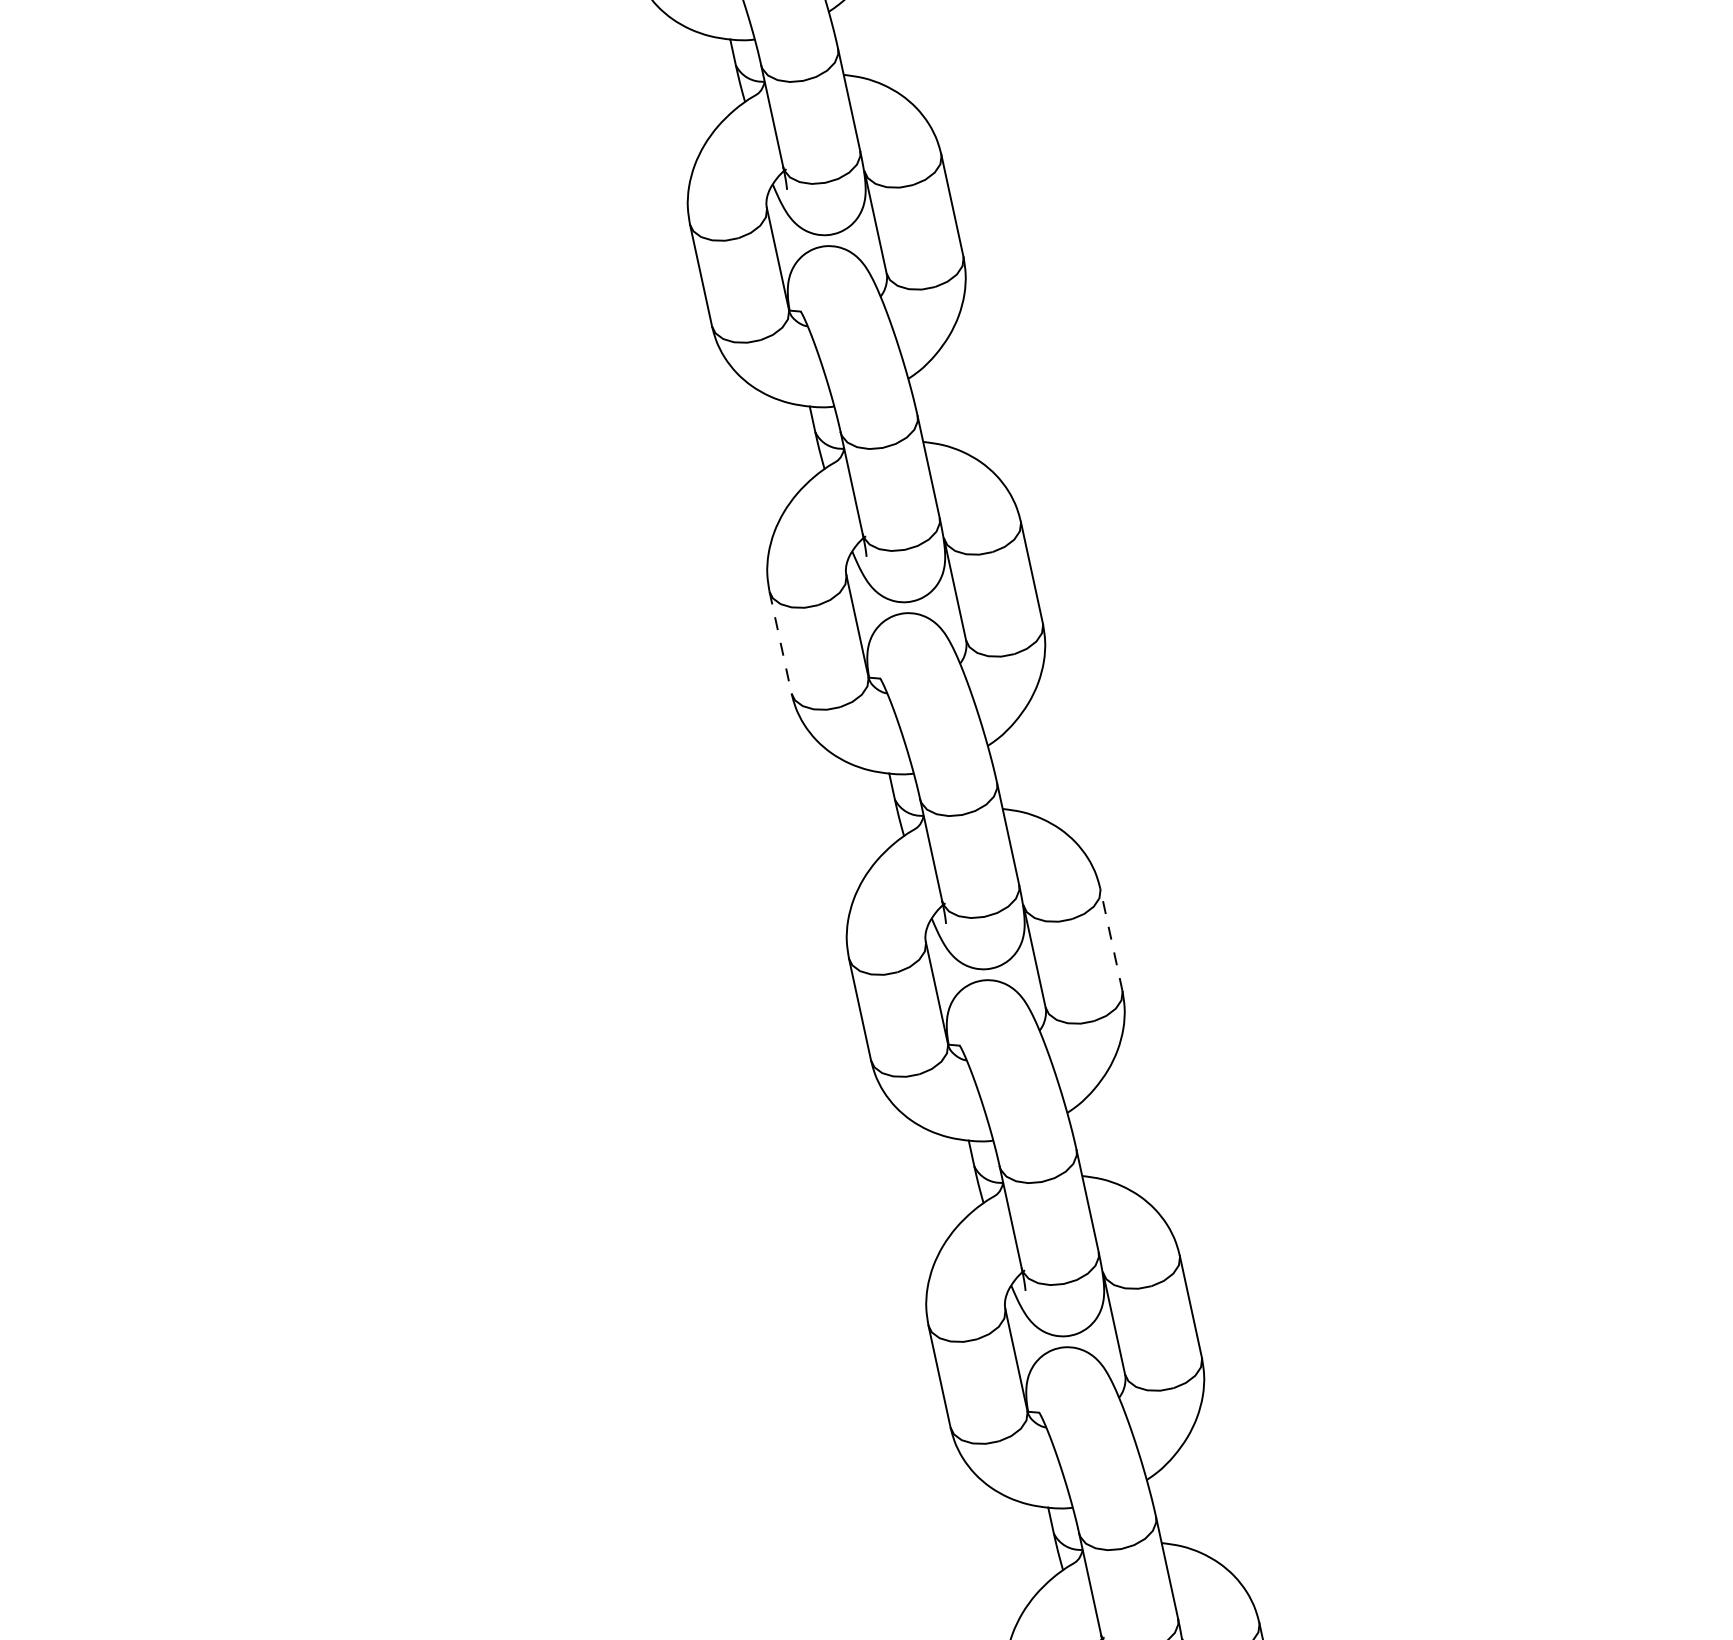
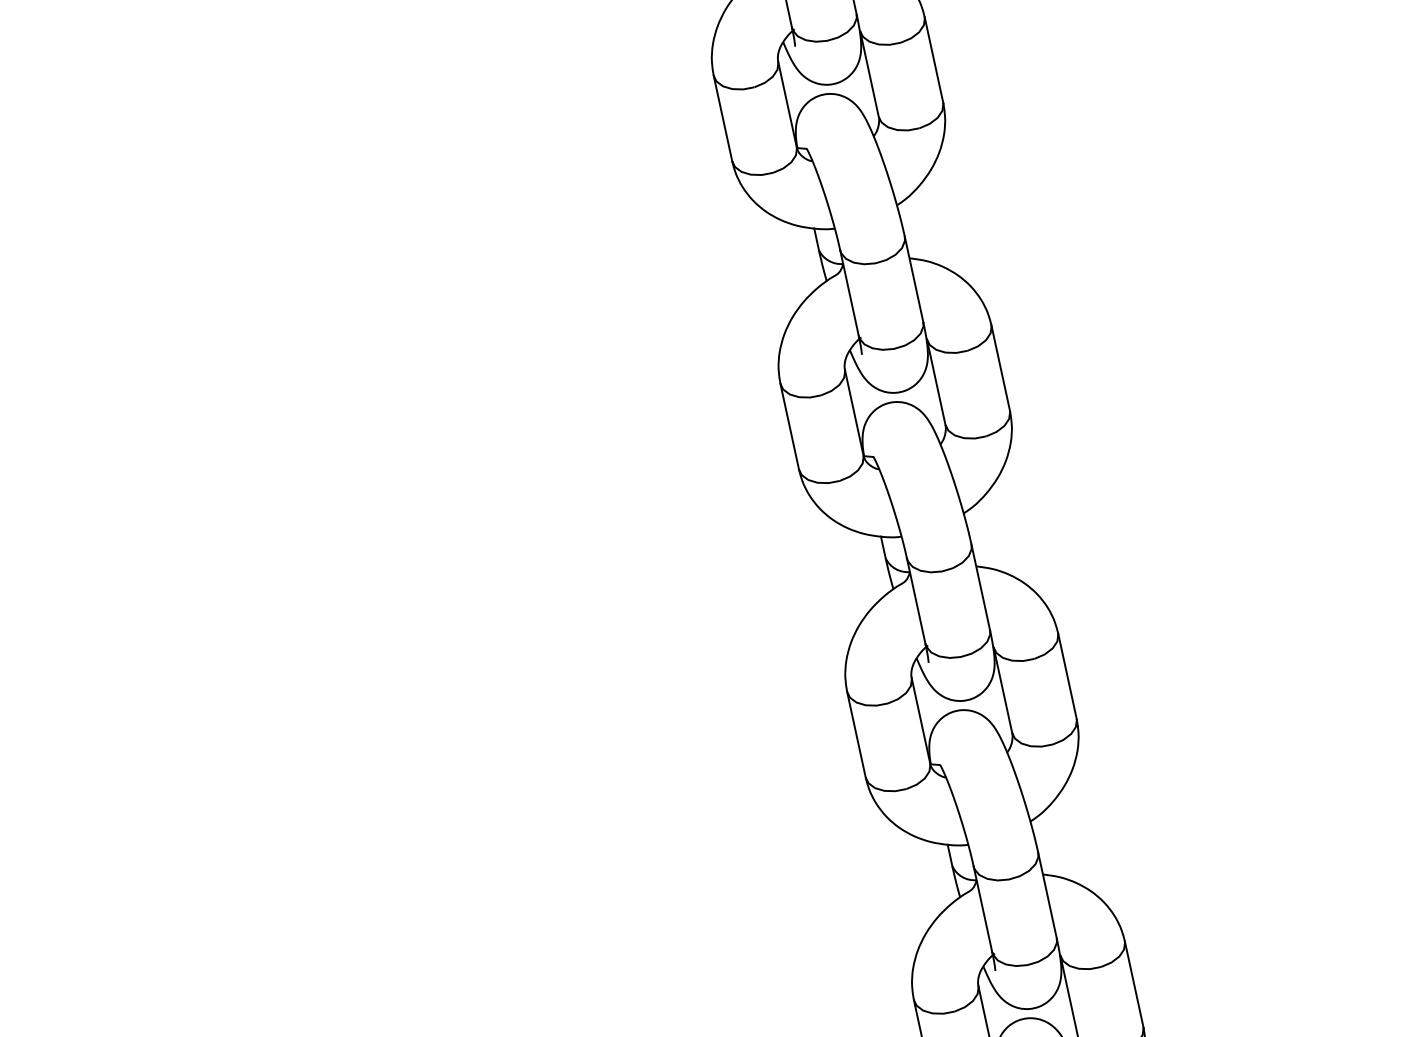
line: (780, 643) -> (722, 119), dashed -> solid
line: (1111, 939) -> (1000, 367), dashed -> solid

